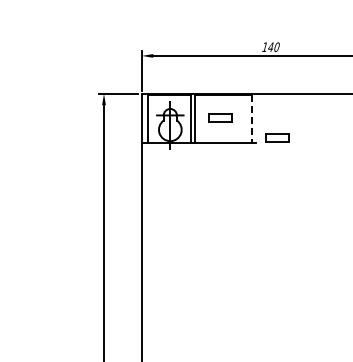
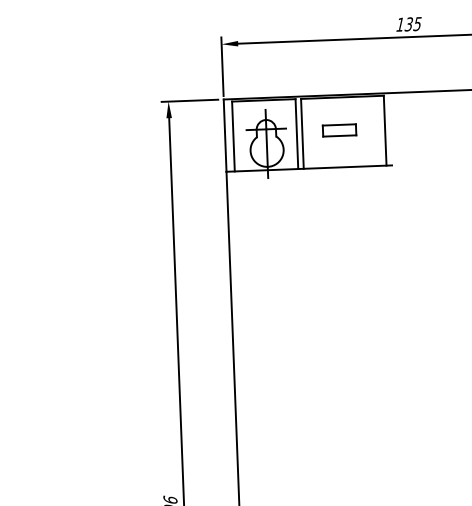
text: (273, 46) -> (412, 23), 140 -> 135
line: (251, 119) -> (384, 130), dashed -> solid
part: (277, 137) -> (423, 155), removed

